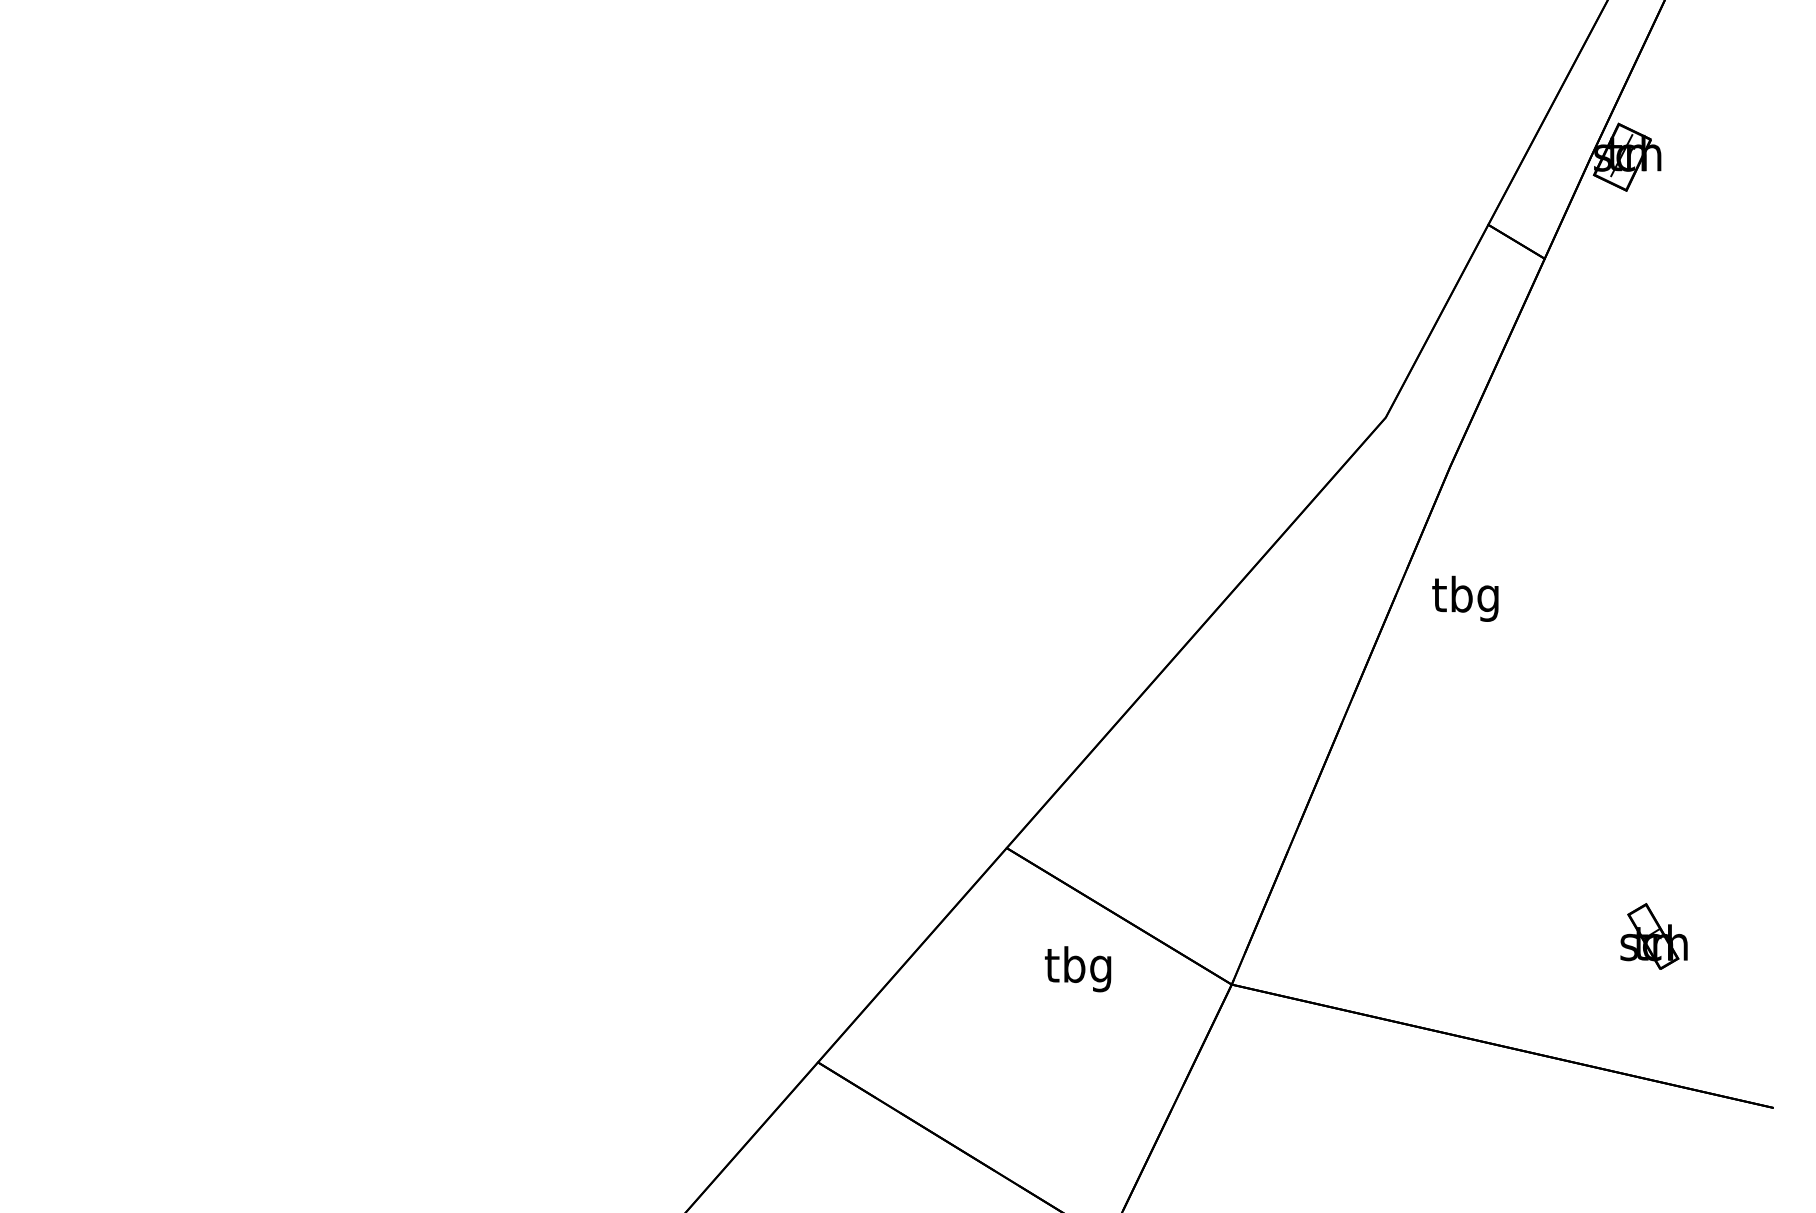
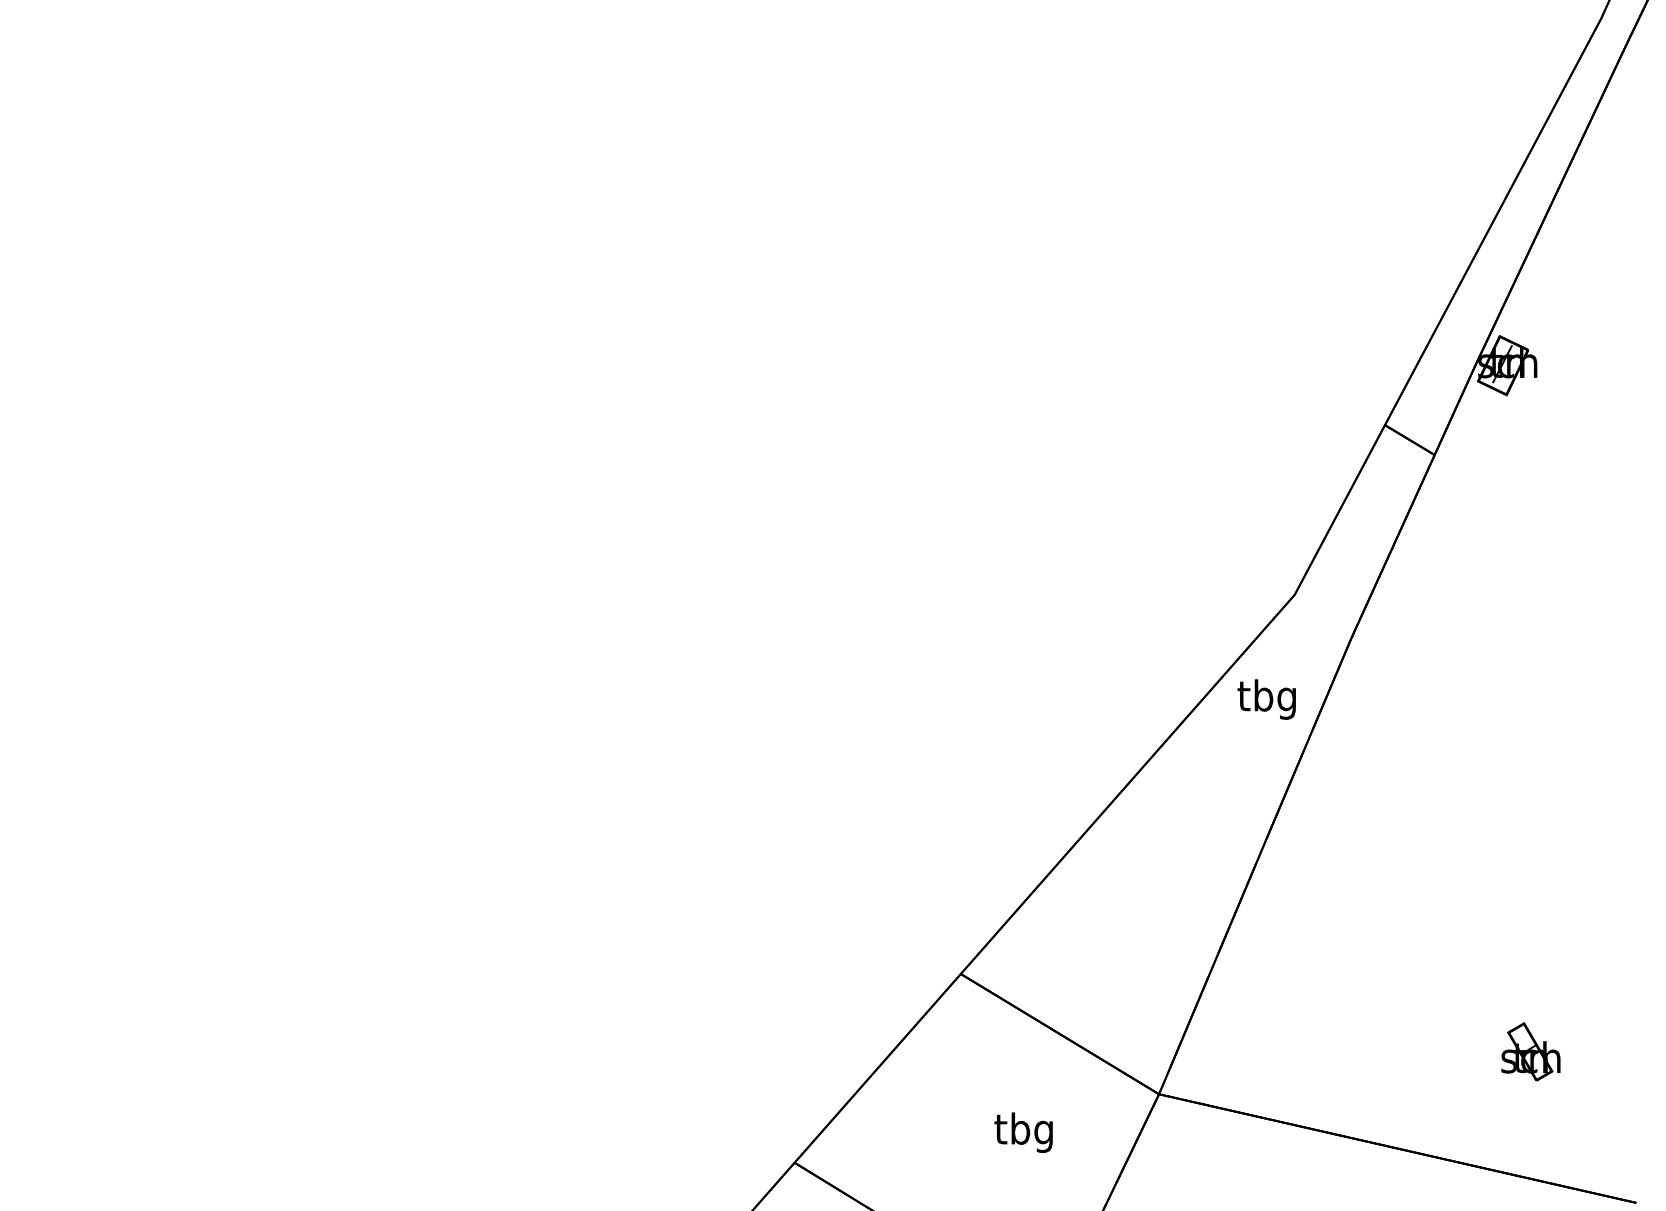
text: (1465, 598) -> (1266, 699), moved
text: (1077, 968) -> (1023, 1132), moved

